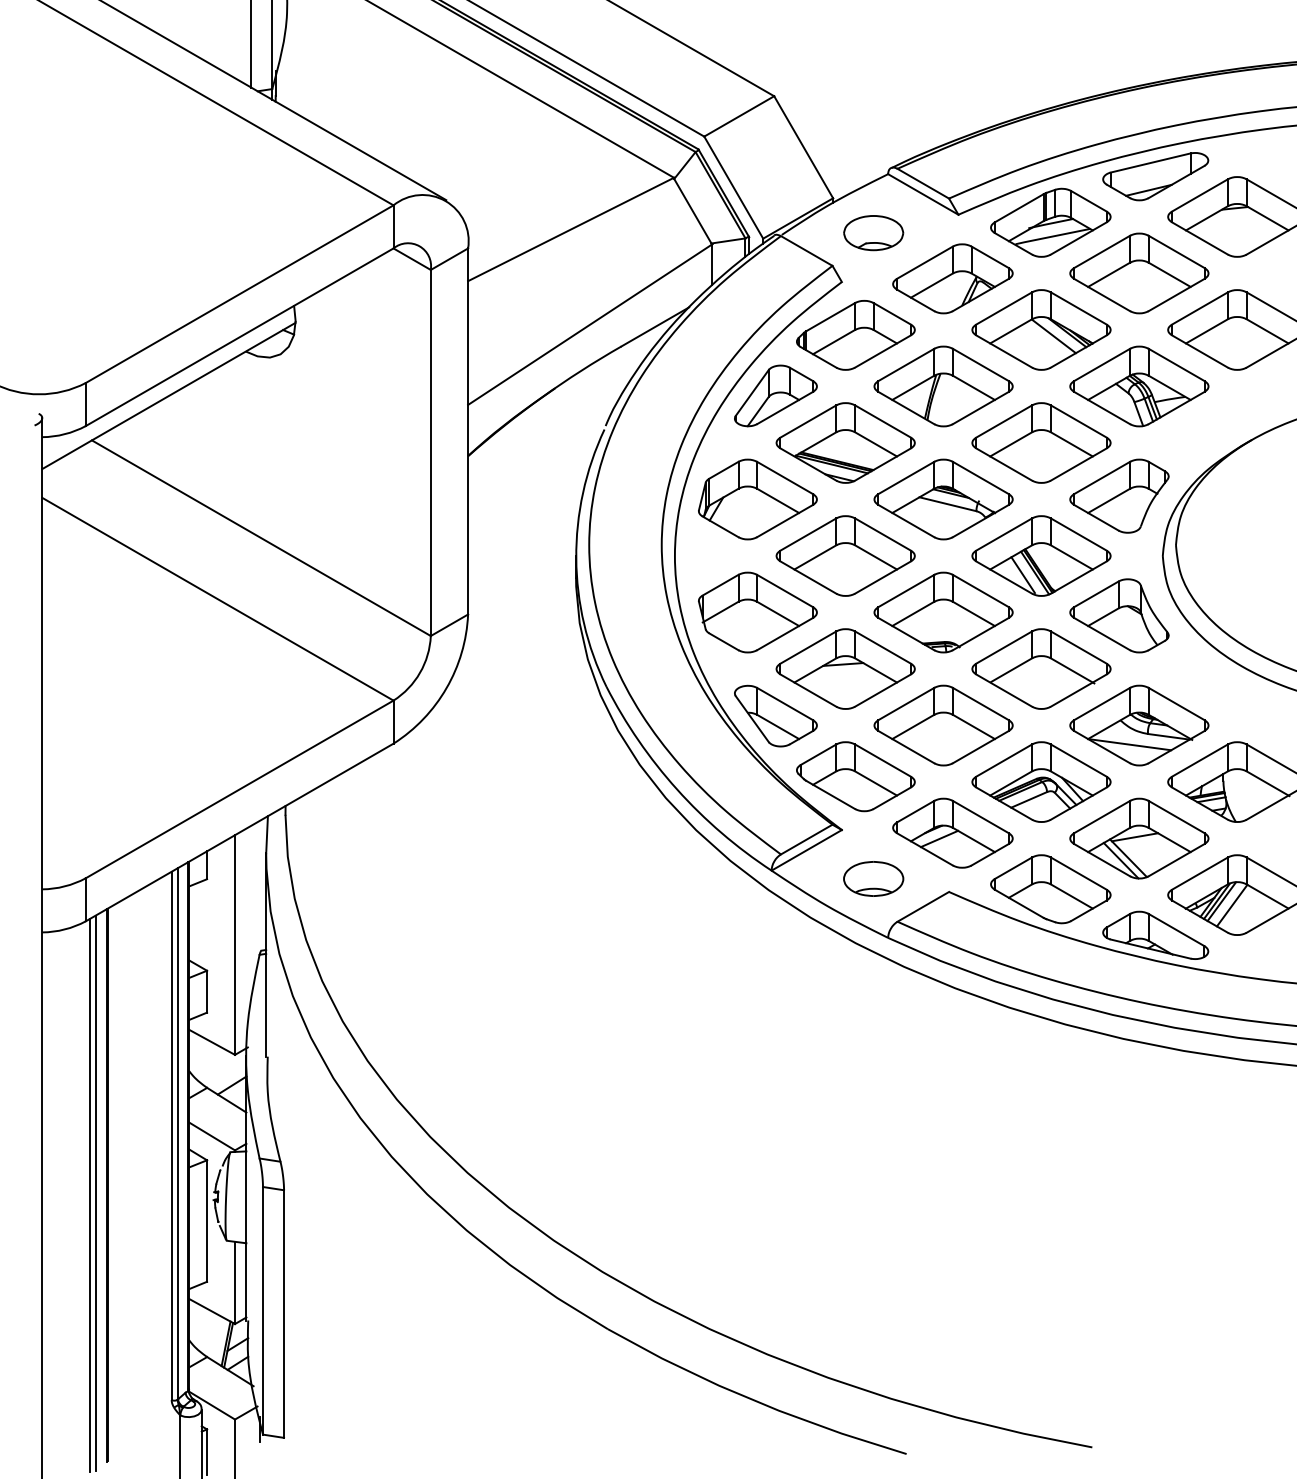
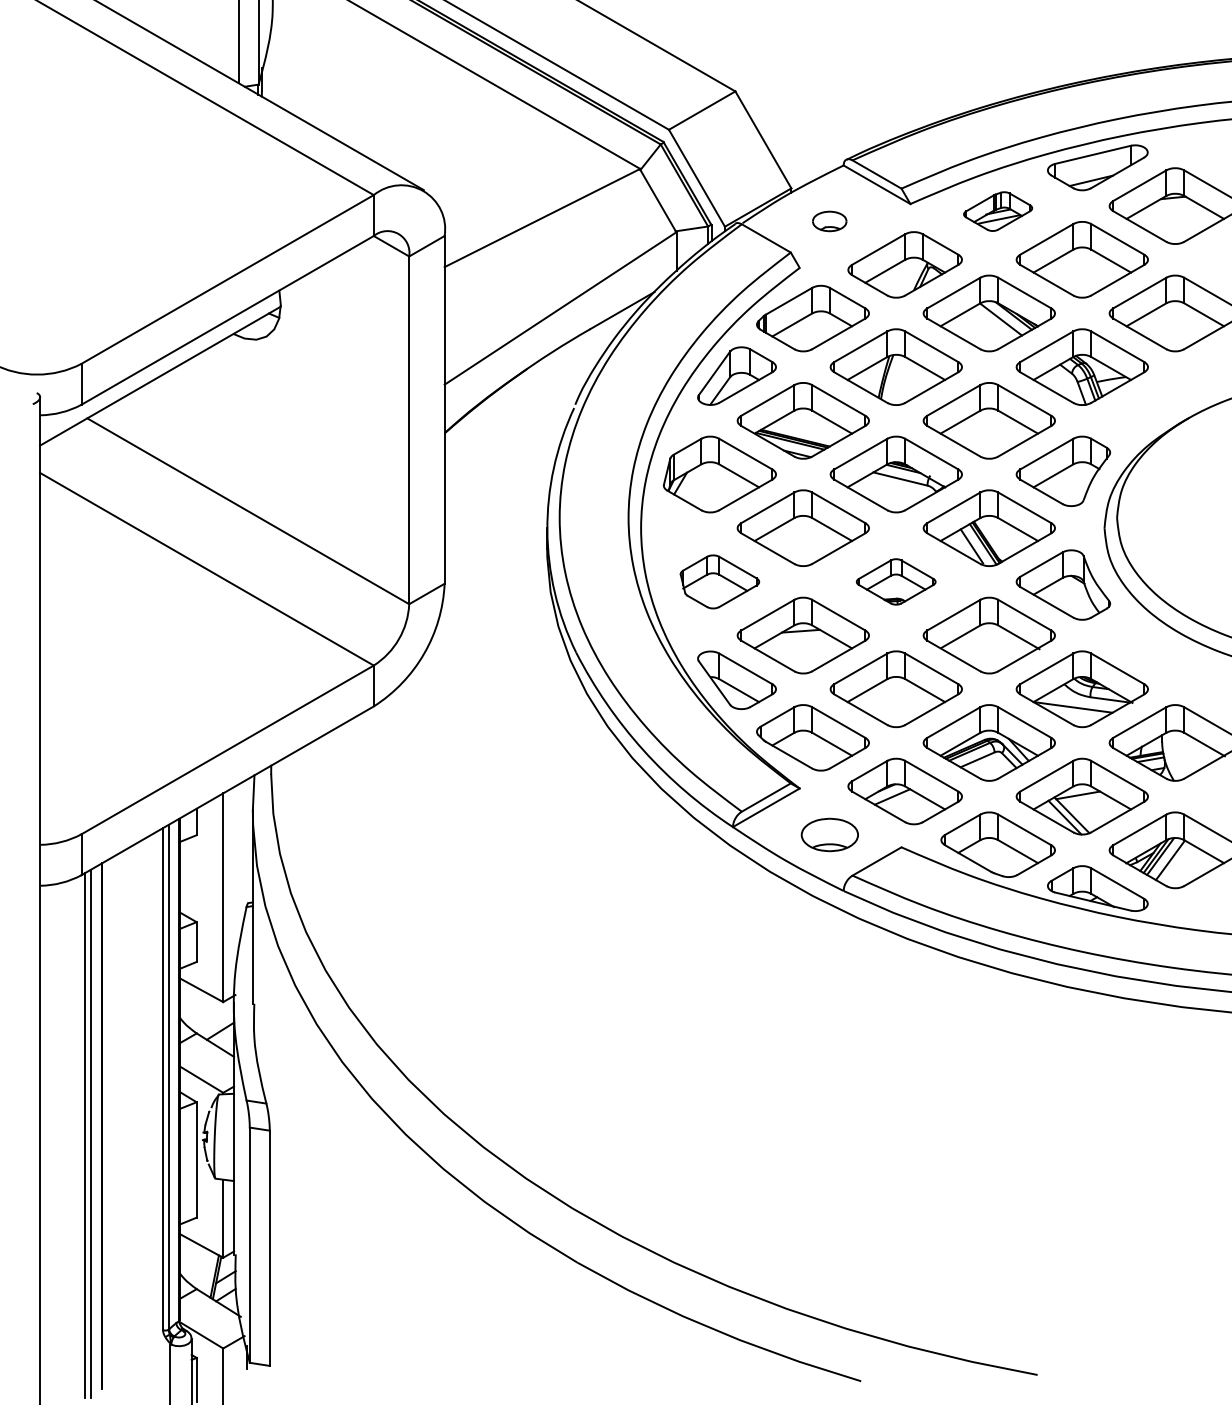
part: (1050, 222) -> (997, 211), size x0.6
part: (873, 233) -> (829, 221), size x0.6
part: (757, 612) -> (719, 581), size x0.7
part: (942, 612) -> (895, 581), size x0.6

